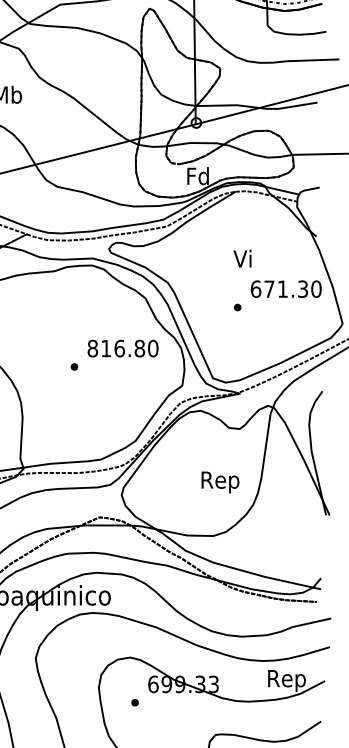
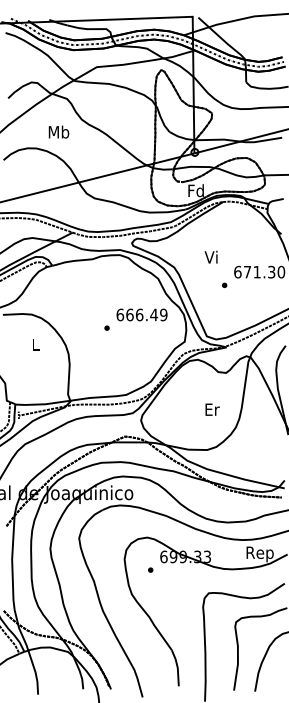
text: (241, 257) -> (210, 256), moved
text: (122, 347) -> (141, 314), 816.80 -> 666.49
text: (219, 482) -> (211, 411), Rep -> Er

